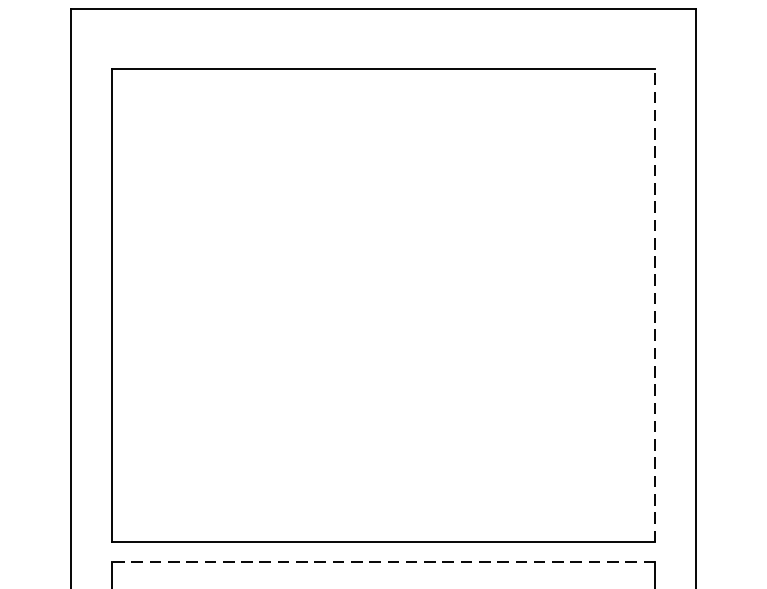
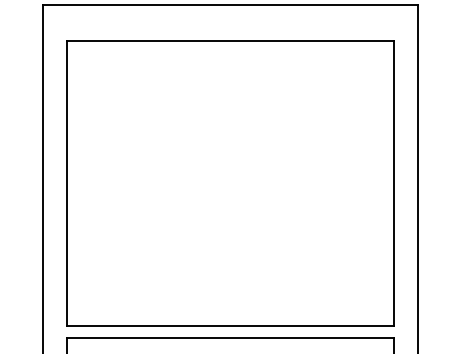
line: (654, 305) -> (393, 183), dashed -> solid
line: (383, 563) -> (230, 338), dashed -> solid

